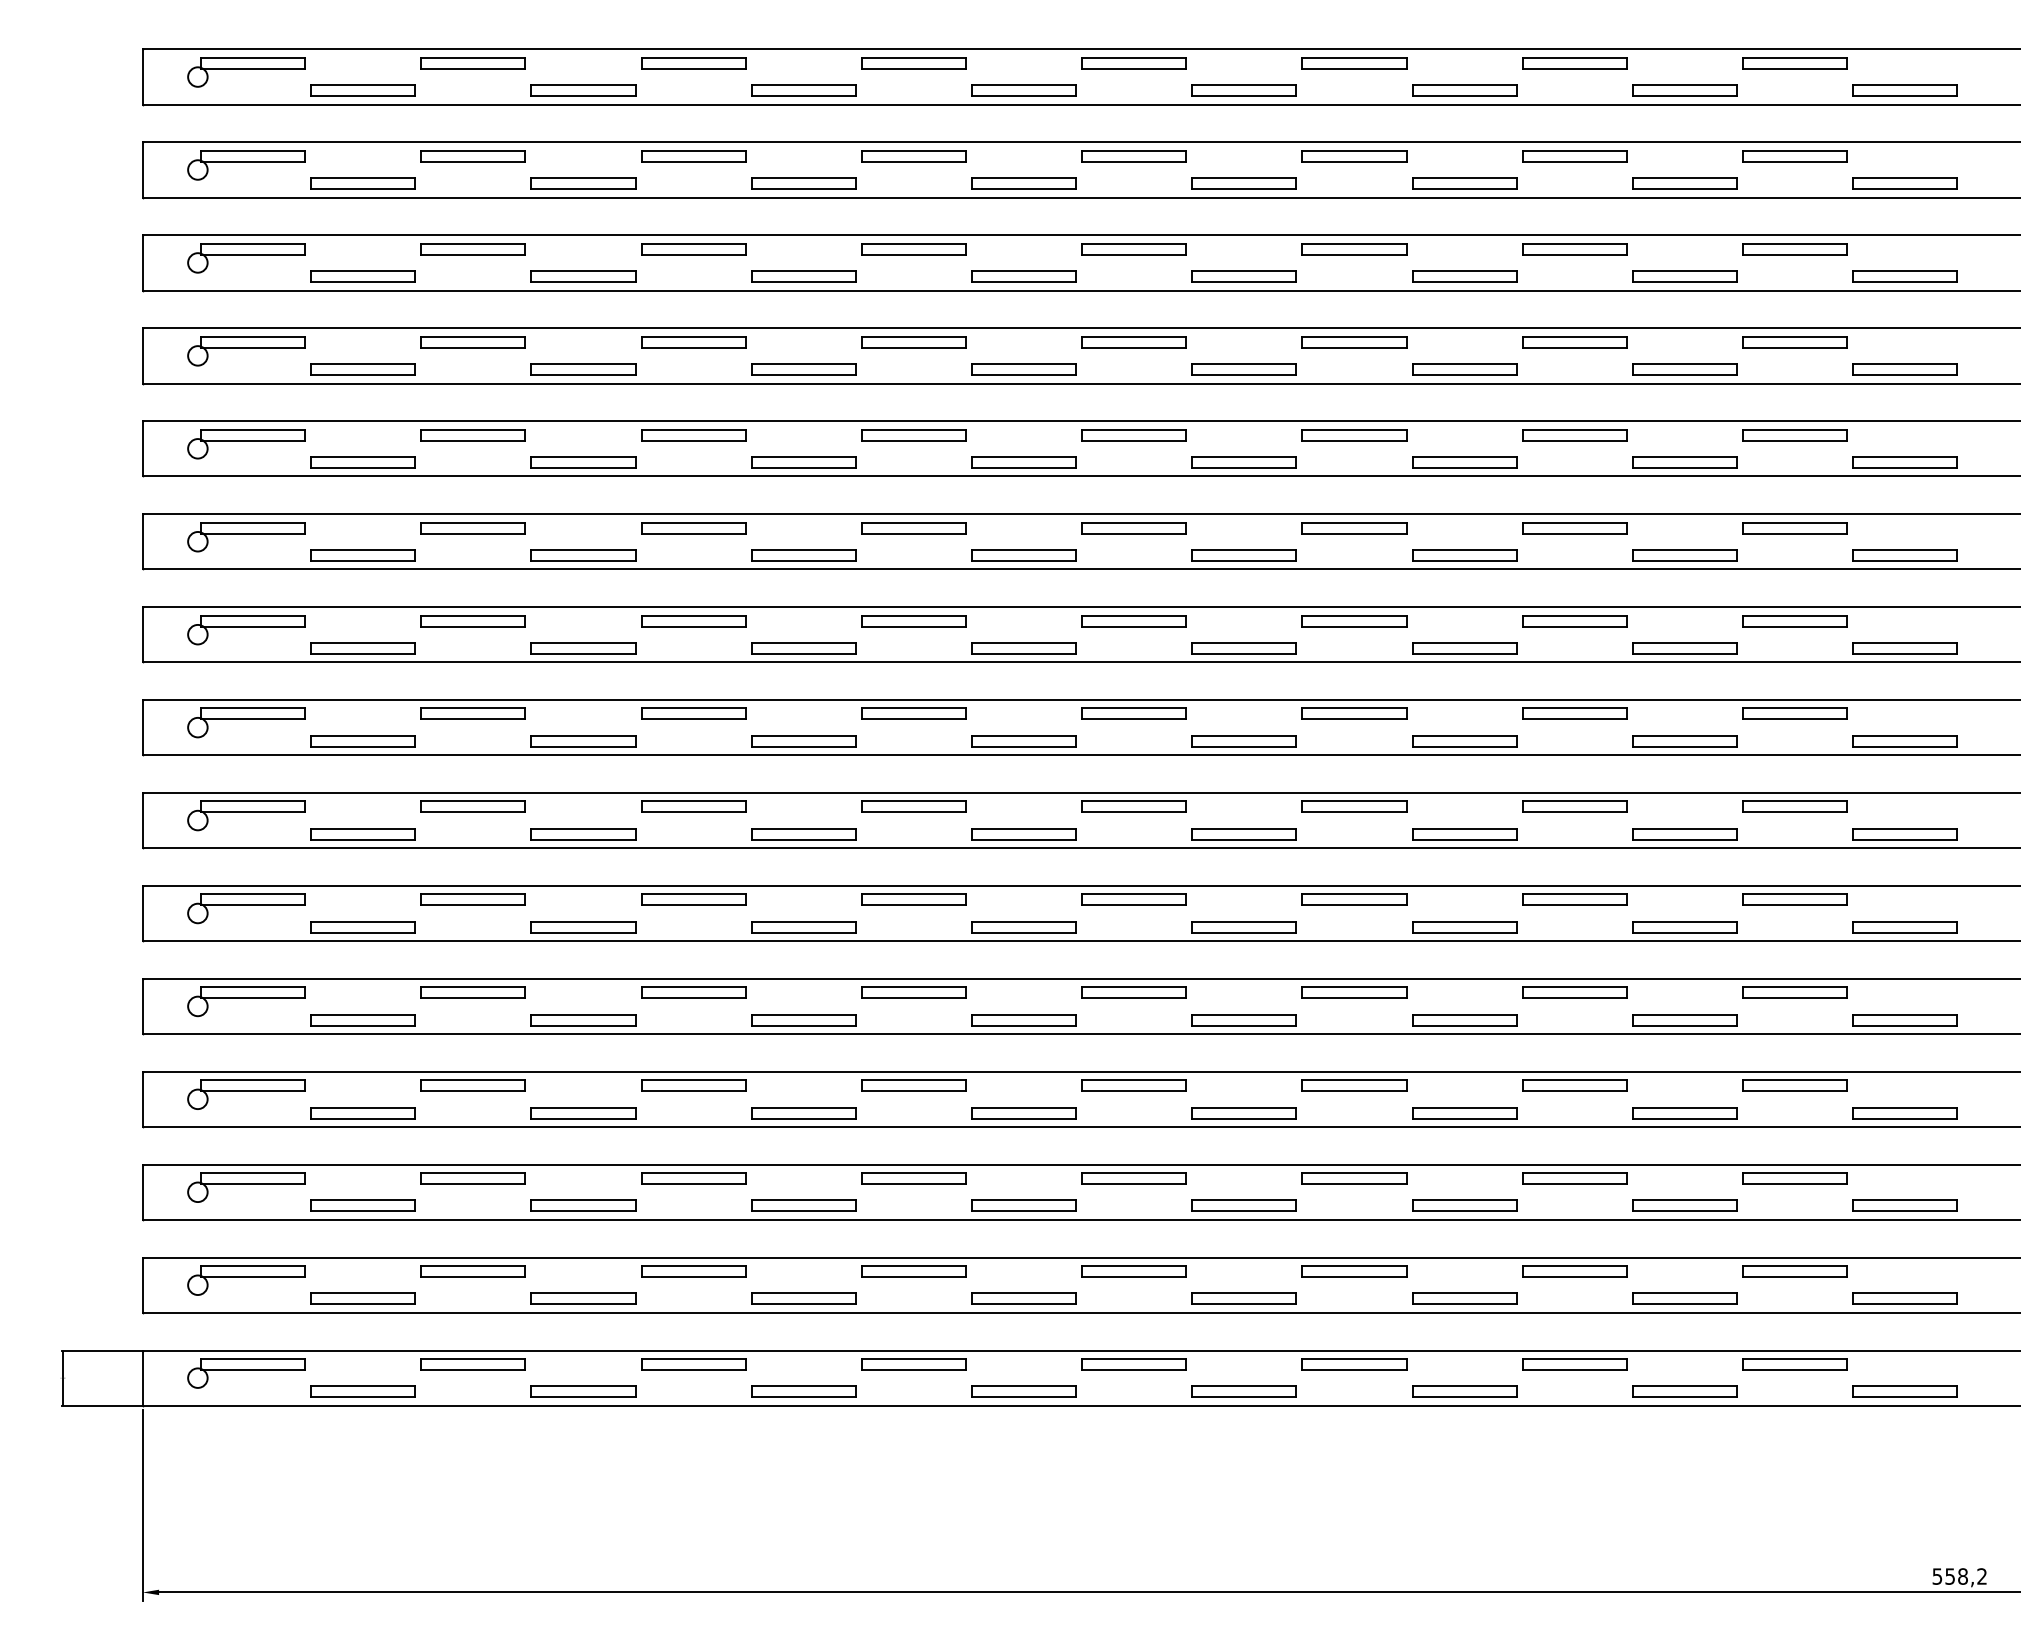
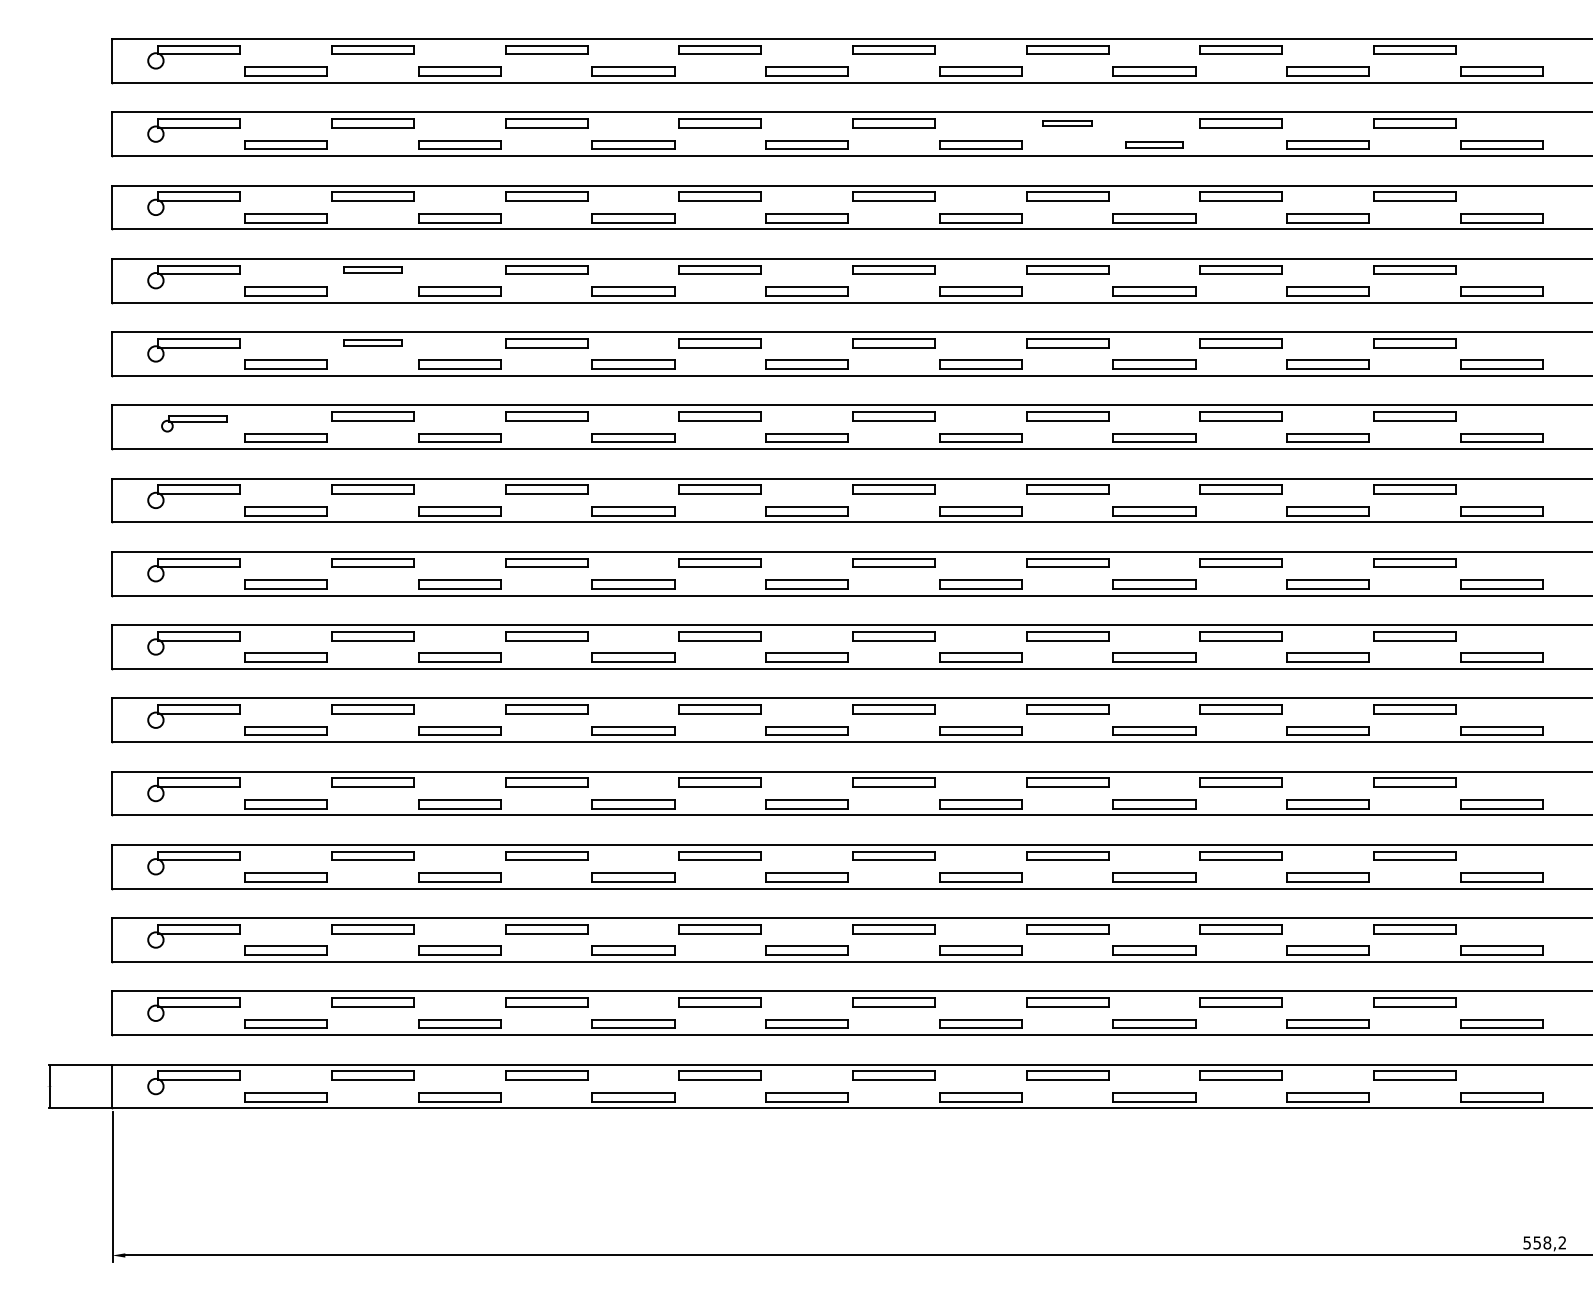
part: (1354, 156) -> (1067, 123), size x0.6
part: (1464, 183) -> (1154, 144), size x0.7
part: (472, 342) -> (372, 270), size x0.7
part: (472, 435) -> (372, 343), size x0.7
part: (246, 537) -> (194, 423), size x0.7

